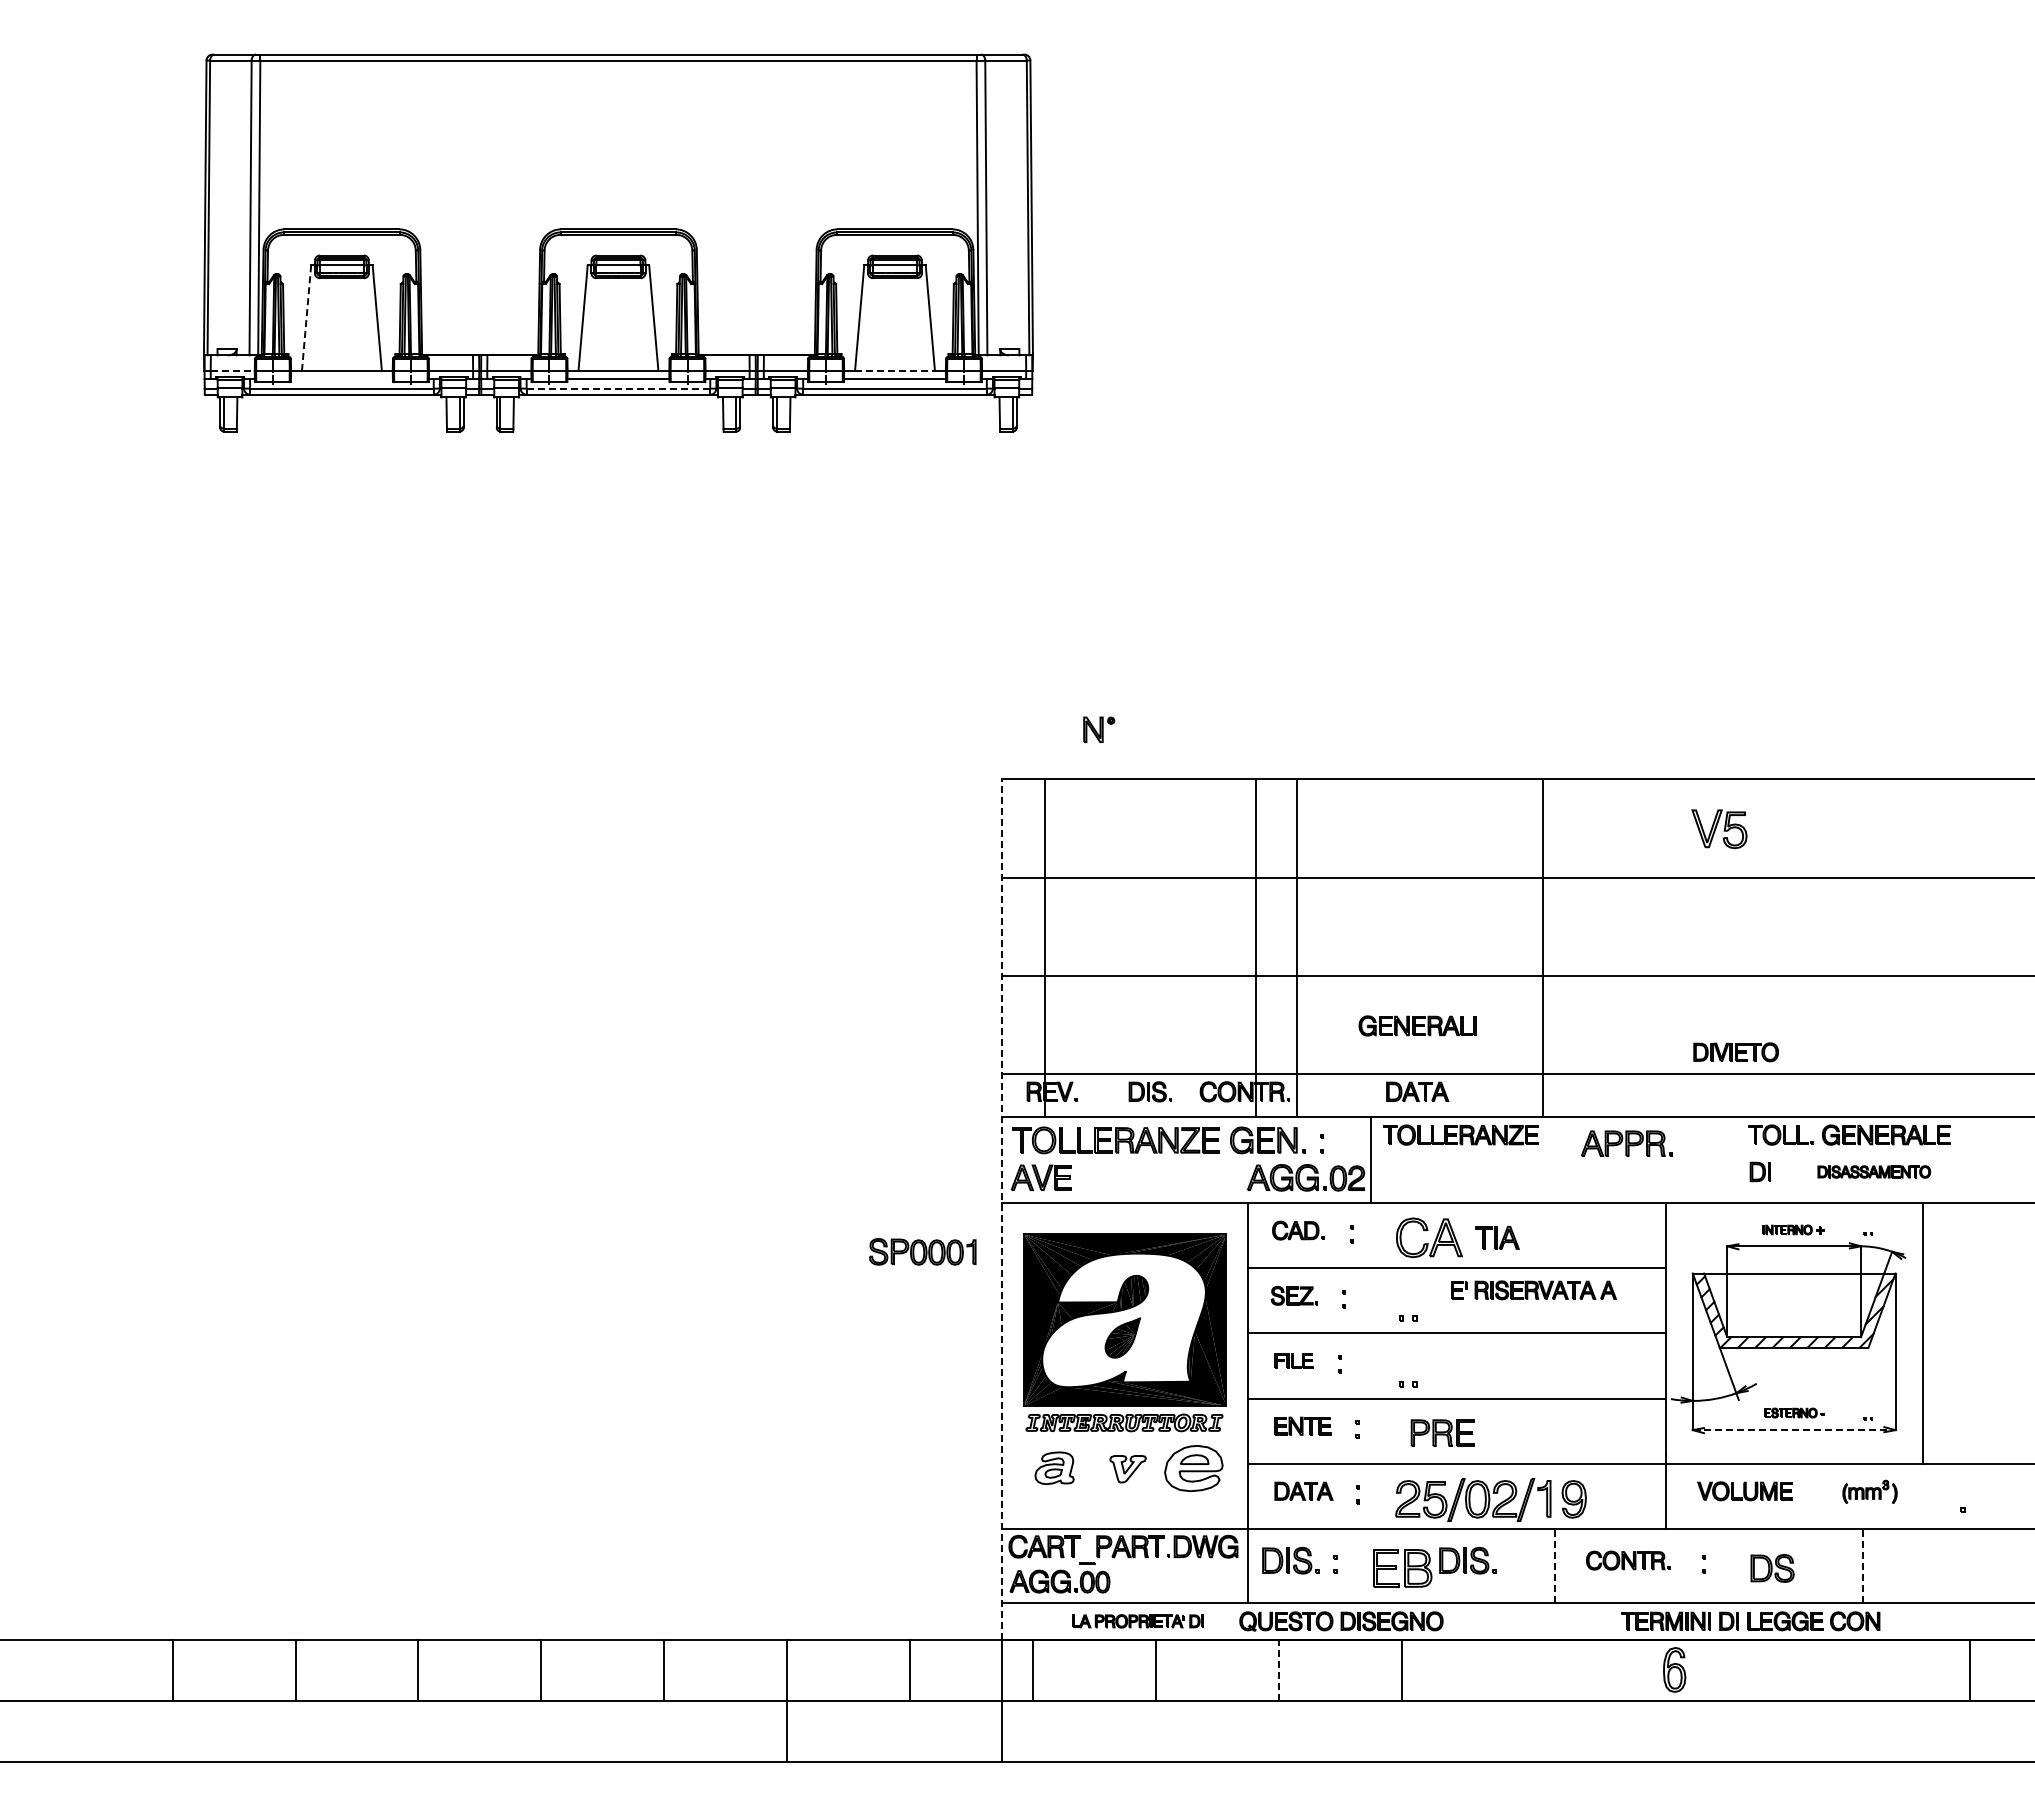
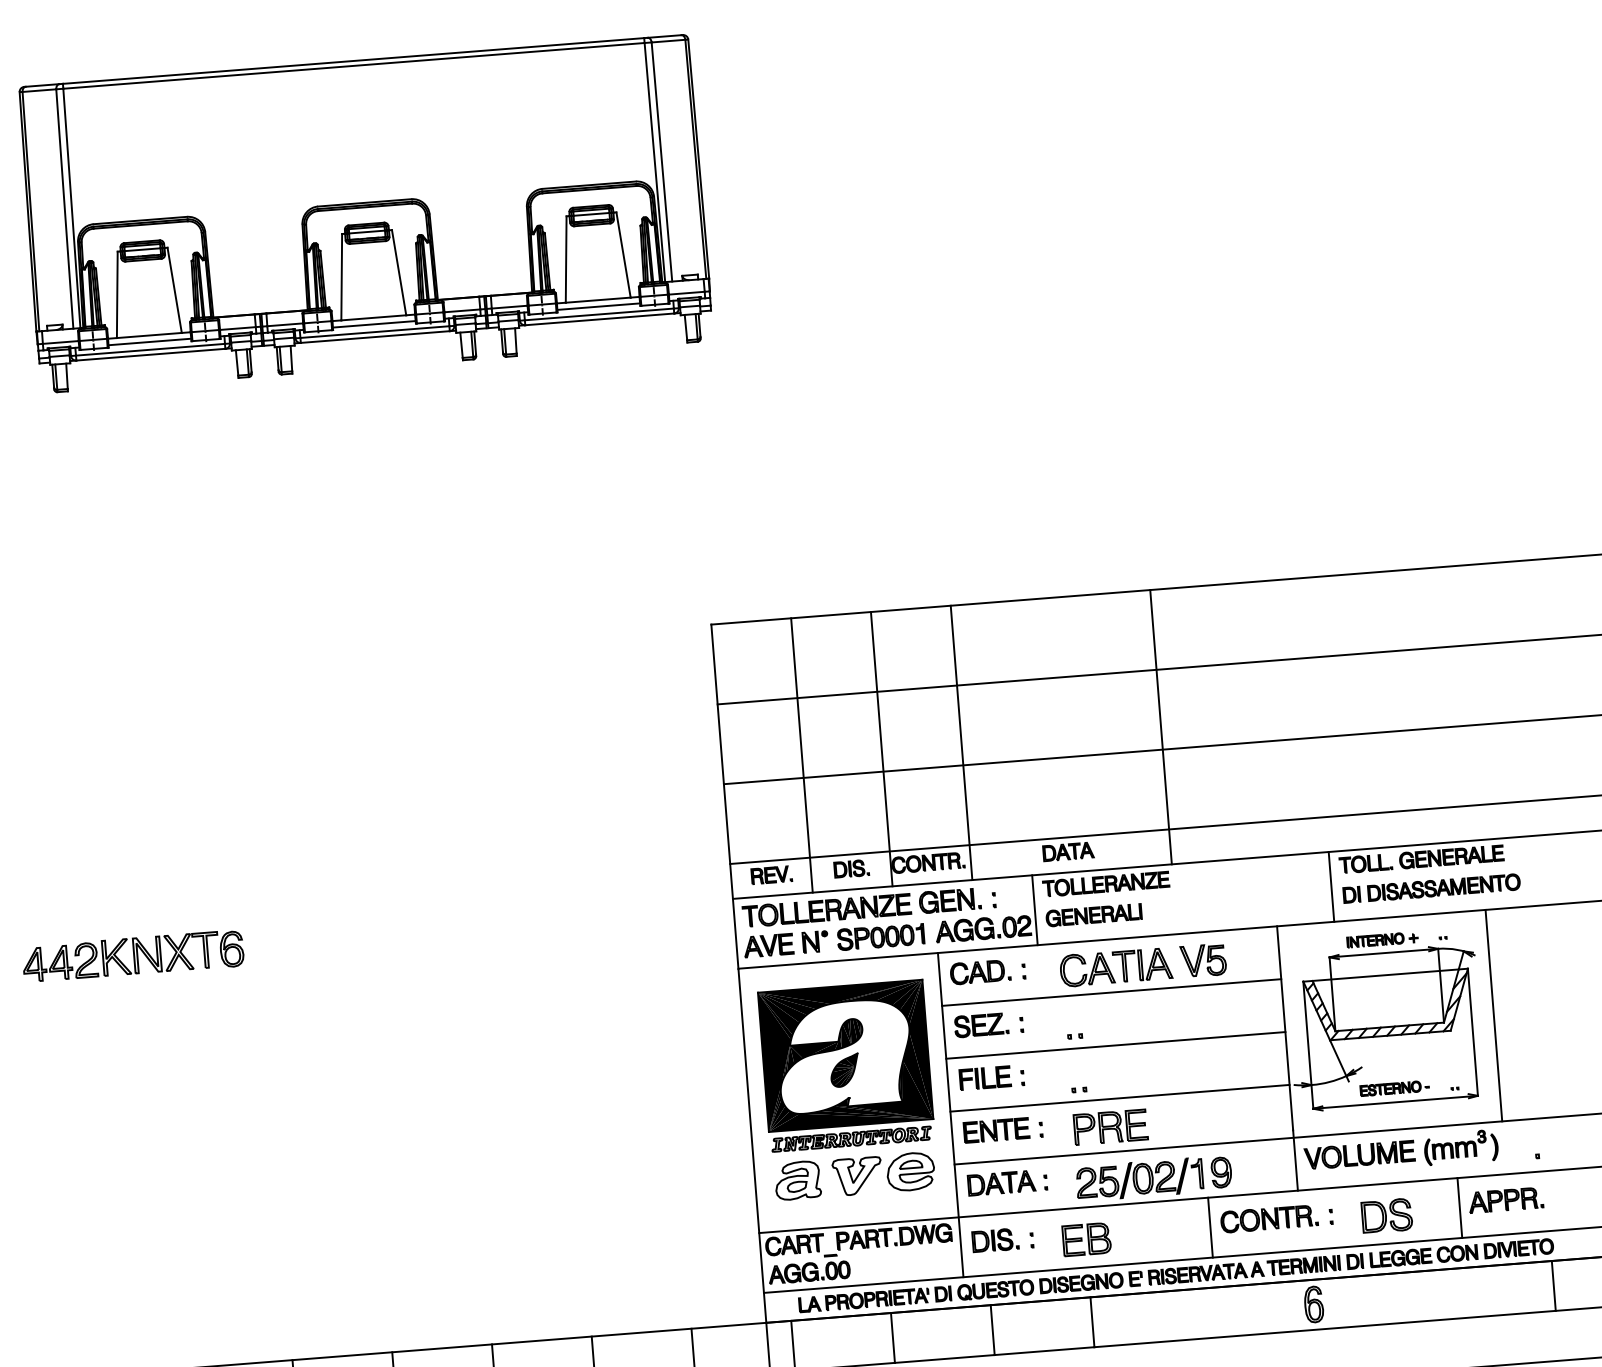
line: (306, 318) -> (117, 295), dashed -> solid
line: (233, 371) -> (61, 342), dashed -> solid
line: (895, 371) -> (598, 300), dashed -> solid
line: (341, 379) -> (149, 342), added
line: (618, 388) -> (374, 332), dashed -> solid
part: (1099, 729) -> (815, 941), moved
part: (1719, 829) -> (1203, 960), moved
line: (1044, 948) -> (801, 755), moved
line: (1255, 948) -> (881, 749), moved
part: (1417, 1025) -> (1093, 914), moved
part: (1735, 1052) -> (1518, 1248), moved
part: (262, 1129) -> (133, 956), added
part: (1626, 1143) -> (1505, 1200), moved
line: (1736, 1160) -> (1331, 887), added
part: (1874, 1171) -> (1444, 887), size x1.67
line: (1002, 1208) -> (738, 972), dashed -> solid
part: (1793, 1229) -> (1382, 939), size x1.43
part: (1298, 1230) -> (980, 971), size x1.43
part: (1497, 1237) -> (1142, 964), size x1.67
part: (922, 1251) -> (880, 936), moved
part: (1534, 1290) -> (1197, 1274), moved
part: (1294, 1295) -> (981, 1024), size x1.43
part: (1293, 1360) -> (984, 1077), size x1.67
part: (1794, 1412) -> (1394, 1087), size x1.43
part: (1302, 1426) -> (996, 1130), size x1.43
line: (1794, 1430) -> (1395, 1102), dashed -> solid
part: (1442, 1432) -> (1110, 1126), size x1.43
part: (1054, 1467) -> (797, 1179), size x1.43
part: (1127, 1469) -> (857, 1176), size x1.67
part: (1303, 1491) -> (1001, 1183), size x1.43
part: (1744, 1491) -> (1359, 1155), size x1.43
part: (1869, 1491) -> (1460, 1147), size x1.67
part: (1467, 1560) -> (1138, 1228), removed
part: (1627, 1560) -> (1268, 1218), size x1.43
line: (1555, 1565) -> (1210, 1227), dashed -> solid
line: (1862, 1565) -> (1459, 1207), dashed -> solid
part: (1772, 1568) -> (1386, 1215), size x1.43
part: (1137, 1621) -> (874, 1299), size x1.43
line: (1278, 1670) -> (992, 1330), dashed -> solid

